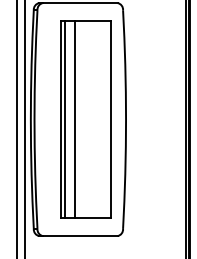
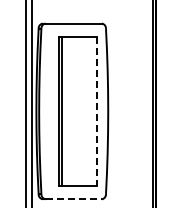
line: (74, 119) -> (69, 111), removed
line: (110, 119) -> (96, 111), solid -> dashed
line: (81, 236) -> (74, 199), solid -> dashed

